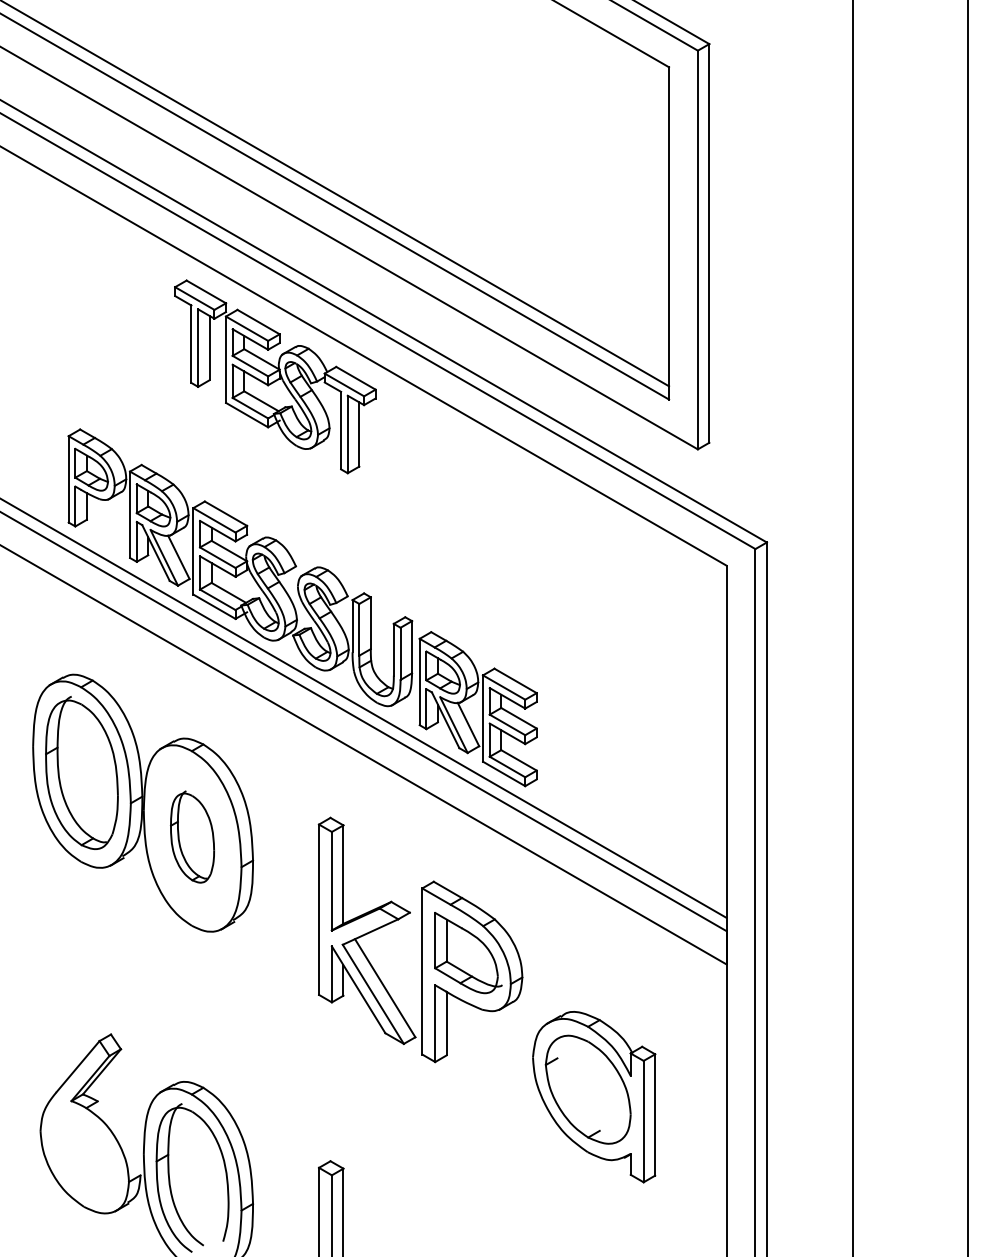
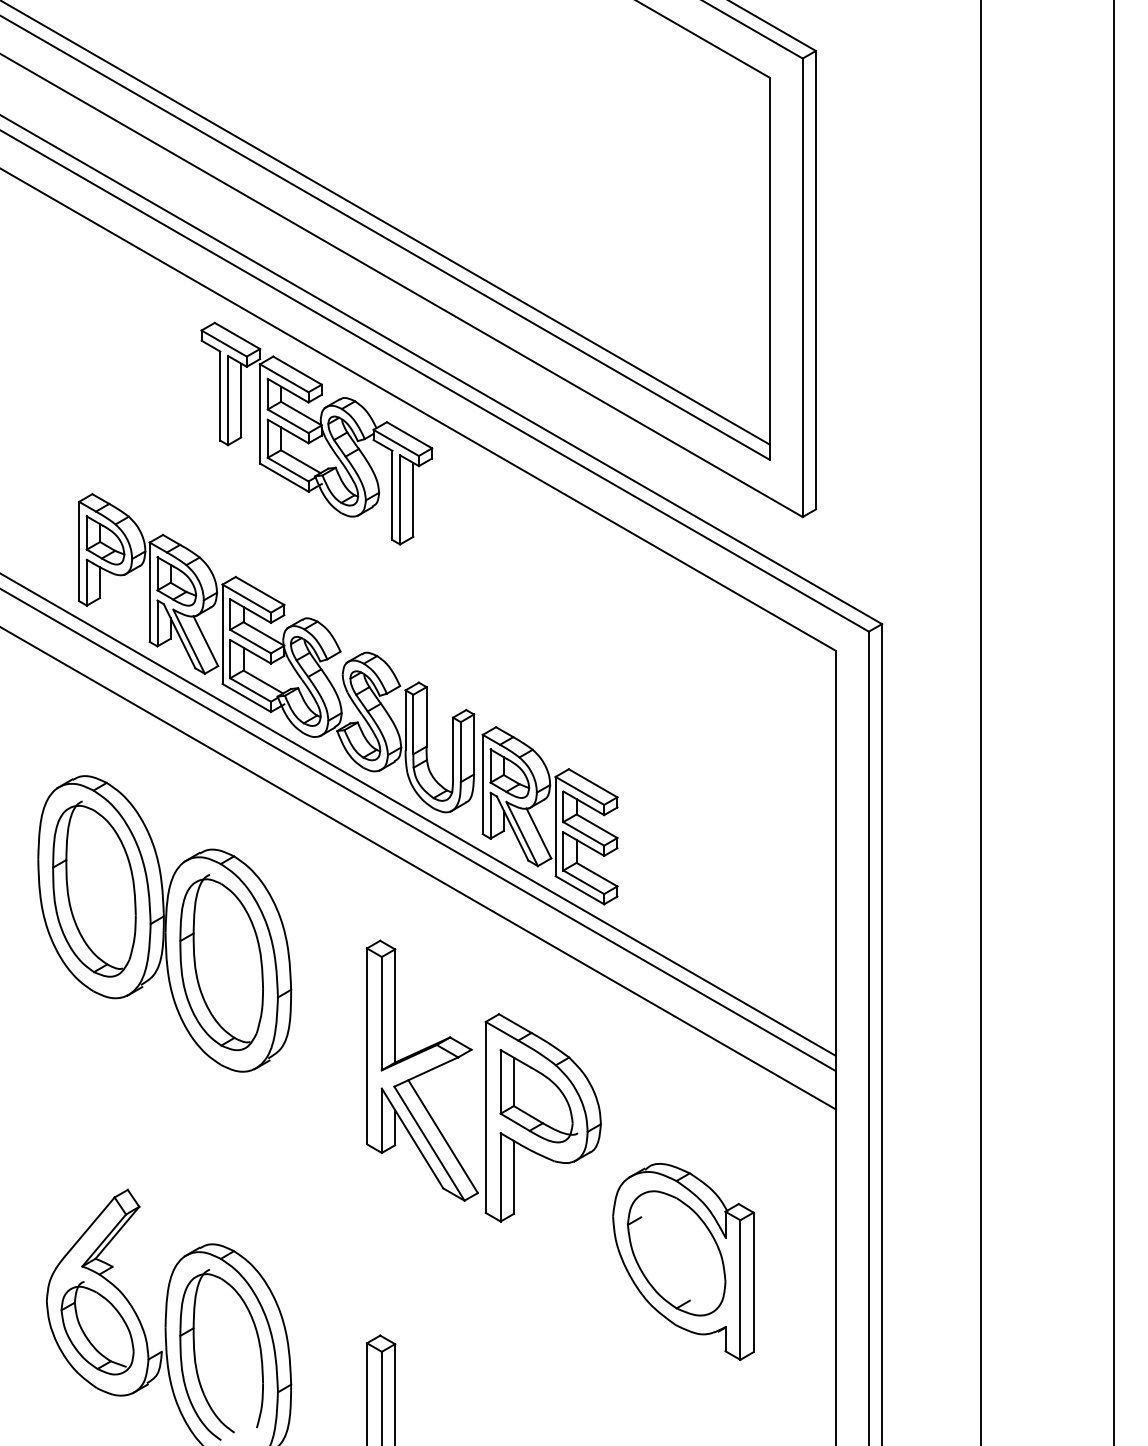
part: (192, 836) -> (221, 962), size x1.67
part: (84, 1155) -> (97, 1328), added

